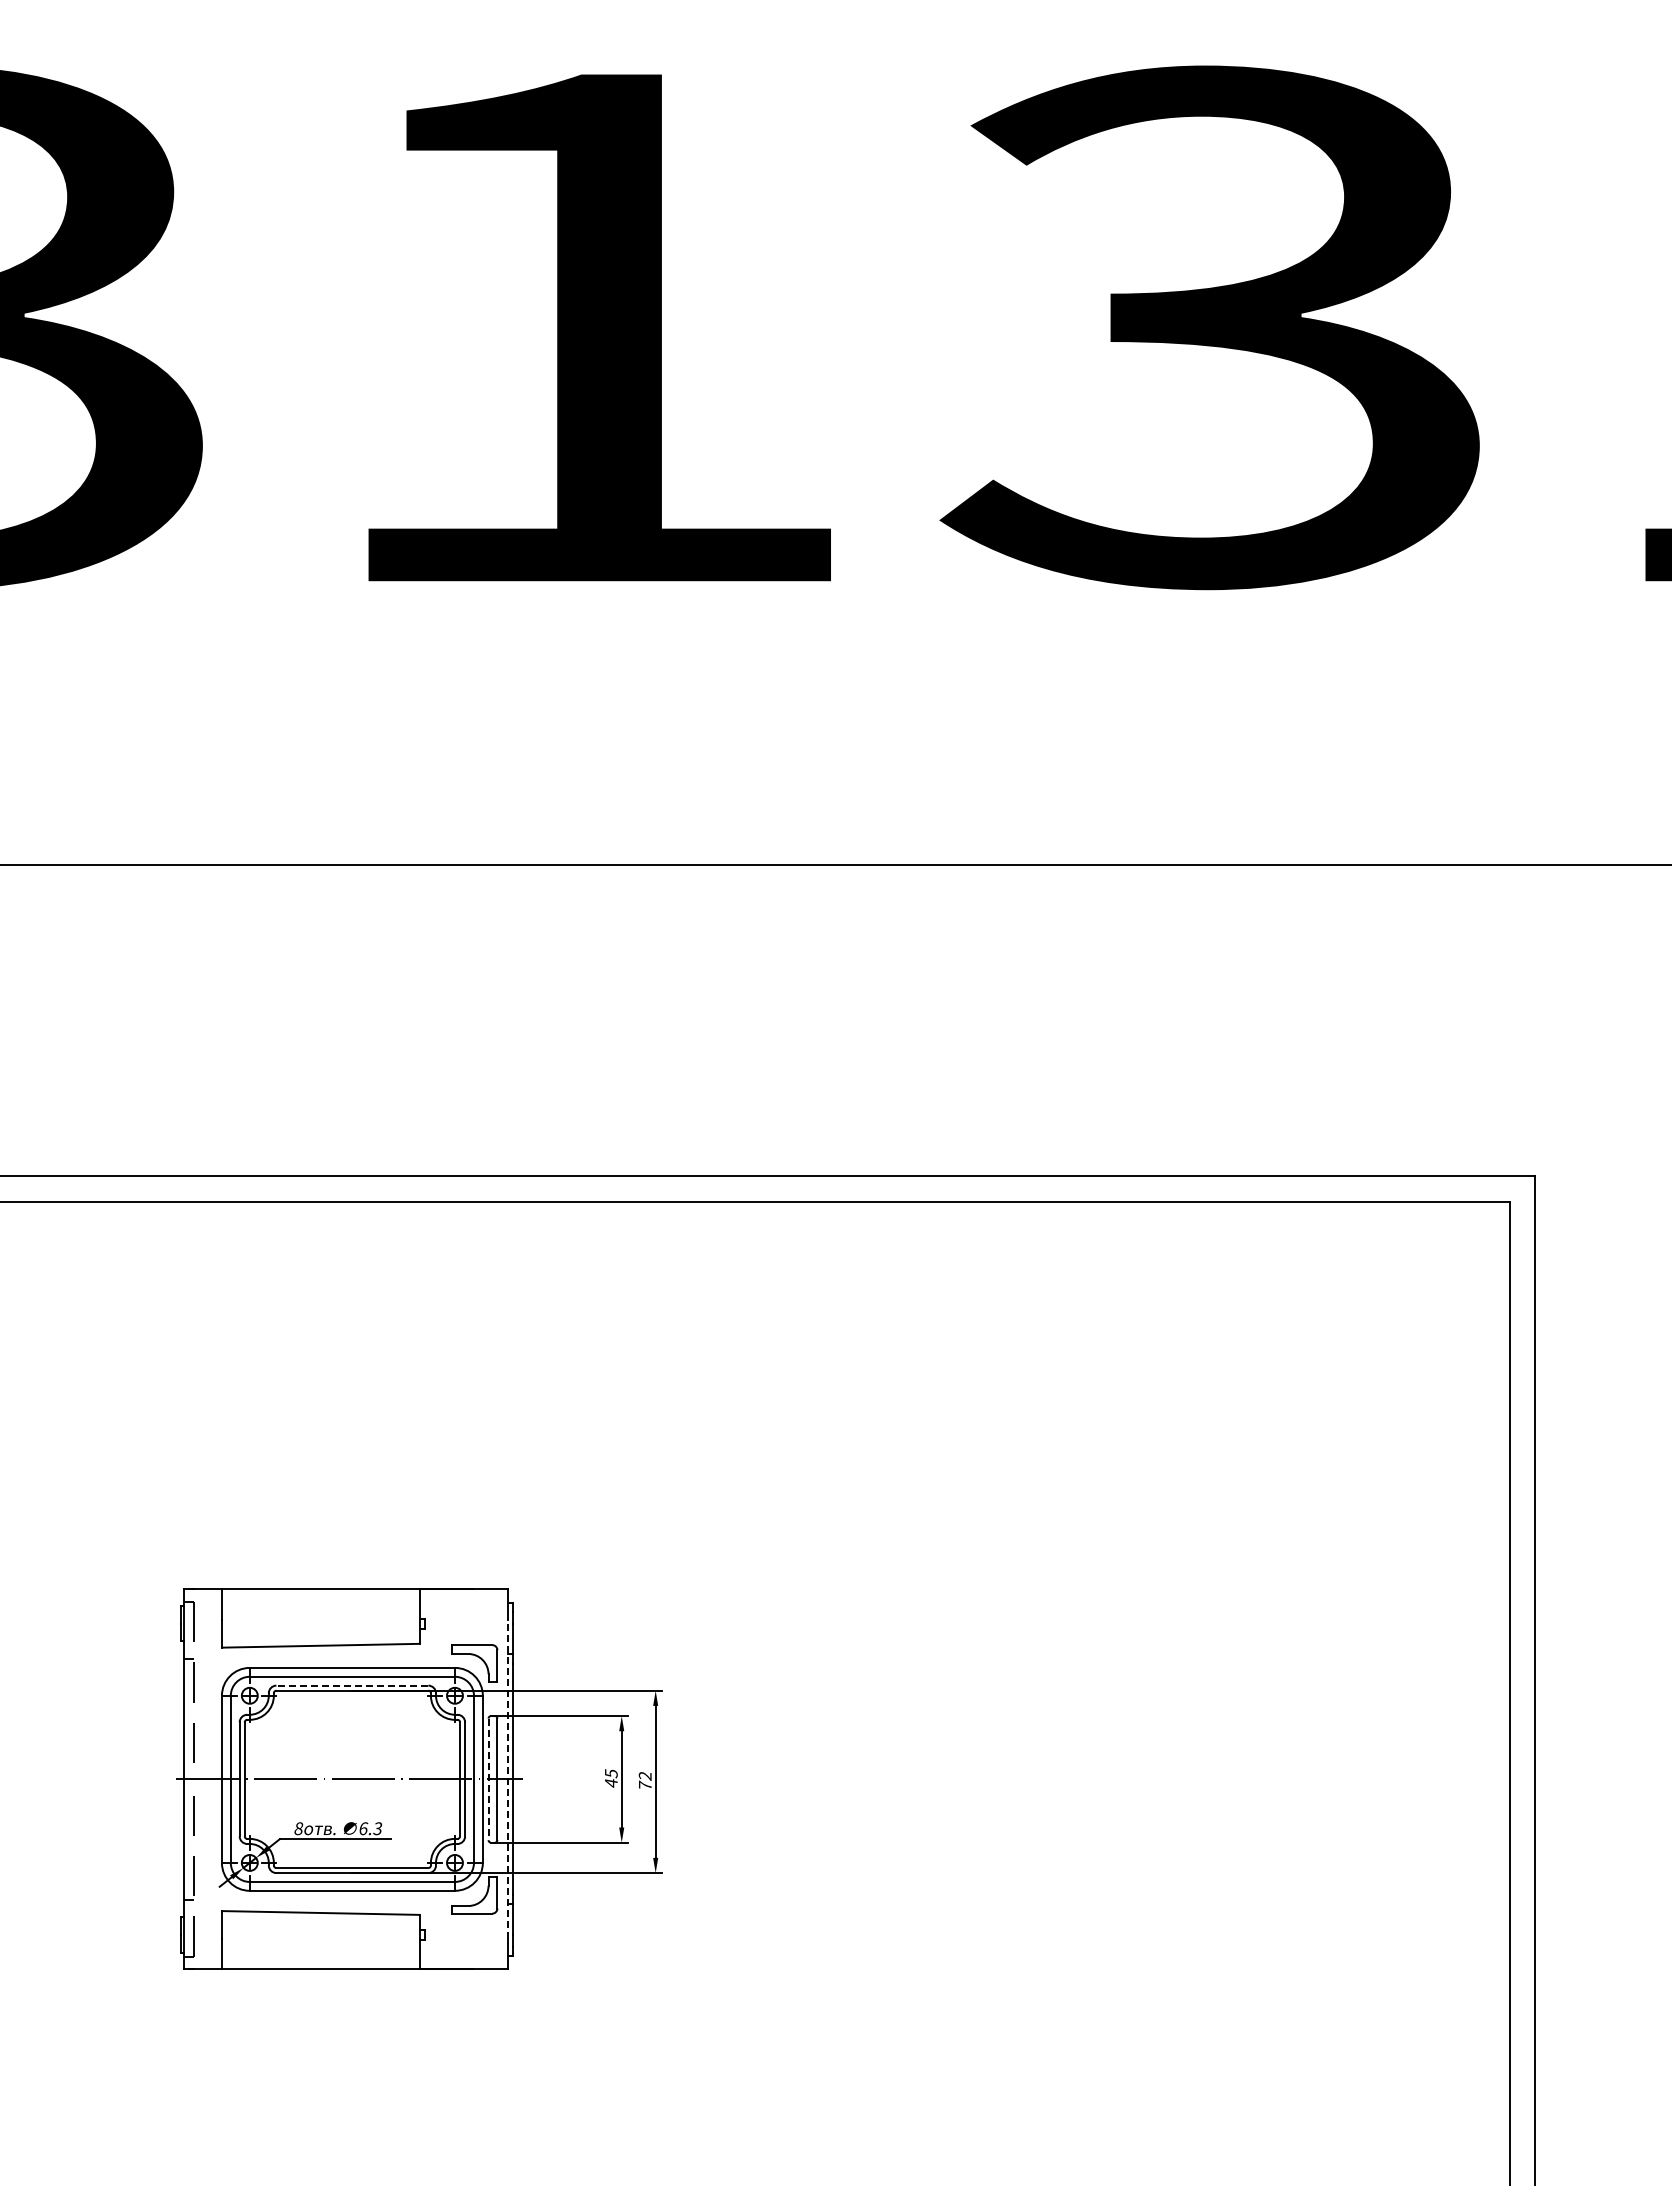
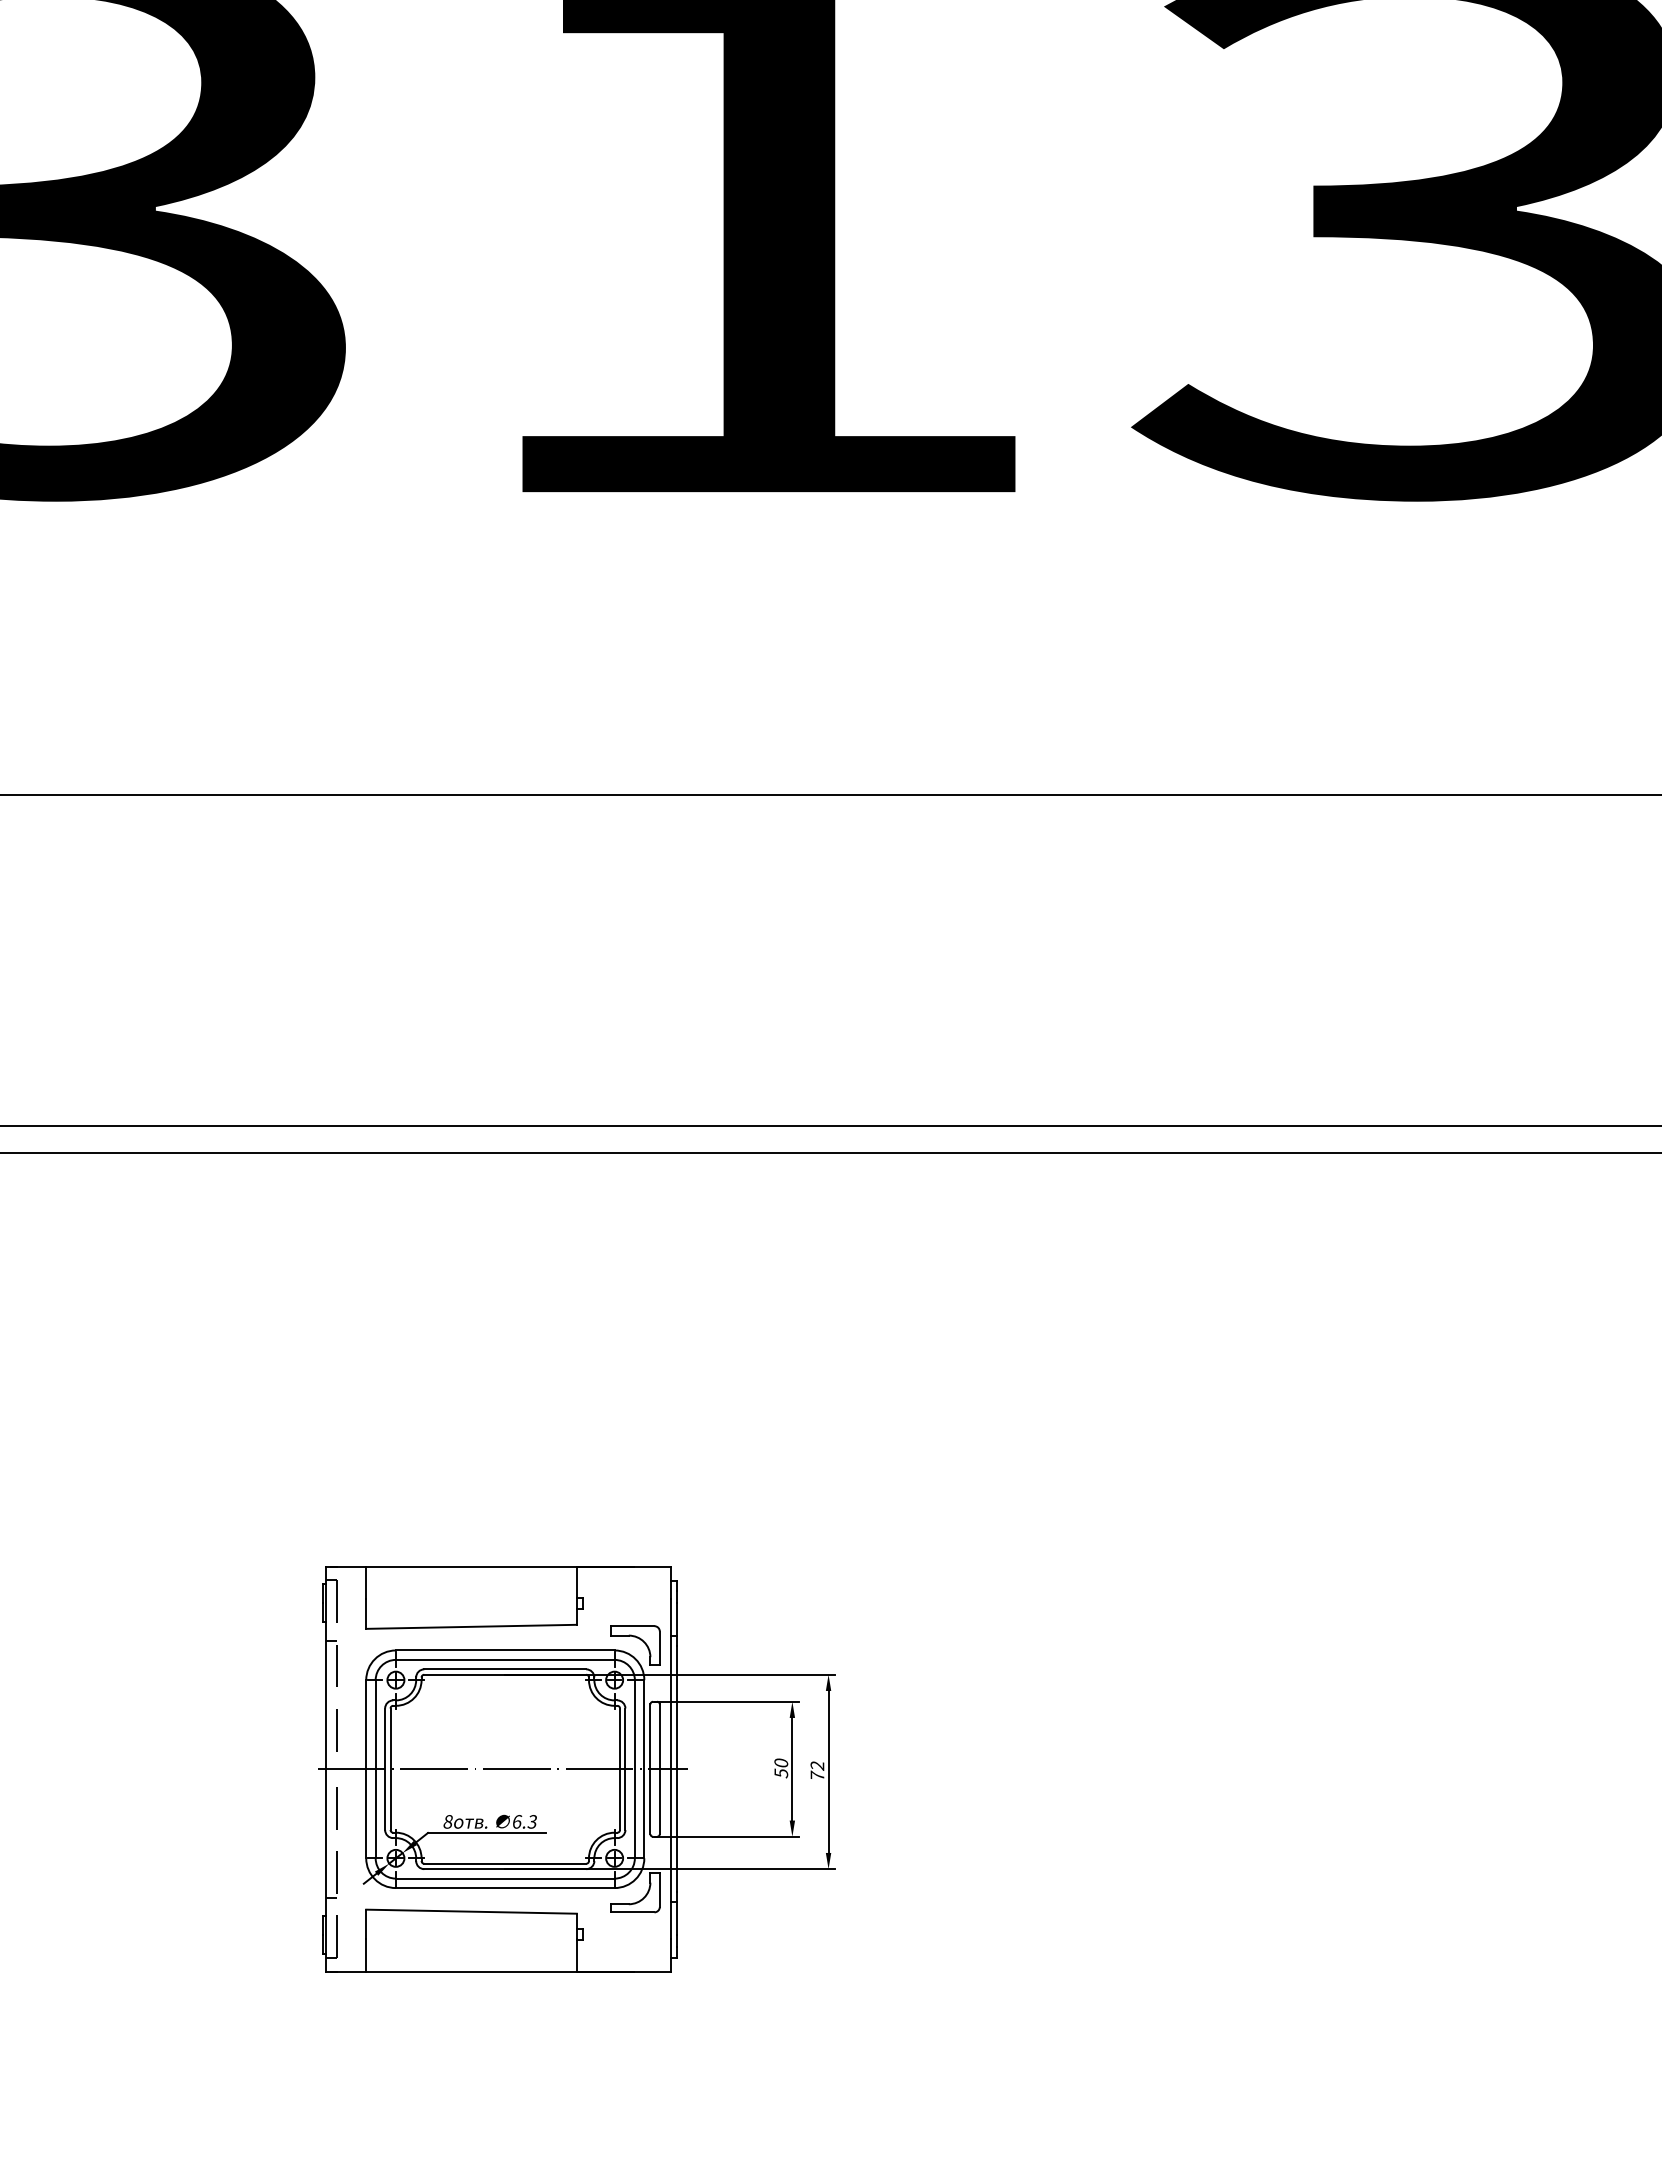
line: (352, 1685) -> (505, 1669), dashed -> solid
text: (610, 1778) -> (780, 1768), 45 -> 50
line: (488, 1779) -> (650, 1769), dashed -> solid
line: (508, 1779) -> (671, 1769), dashed -> solid

